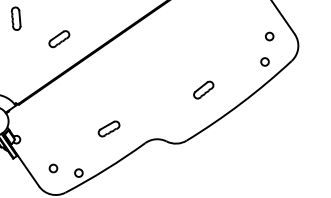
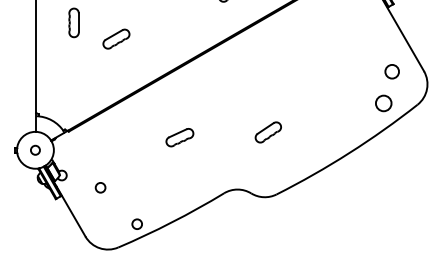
circle: (269, 36) -> (391, 71), size x1.4
part: (59, 38) -> (116, 38), moved
circle: (264, 61) -> (383, 102), size x1.6
part: (203, 90) -> (267, 132), moved
part: (108, 128) -> (179, 137), moved
circle: (53, 168) -> (100, 187), moved

